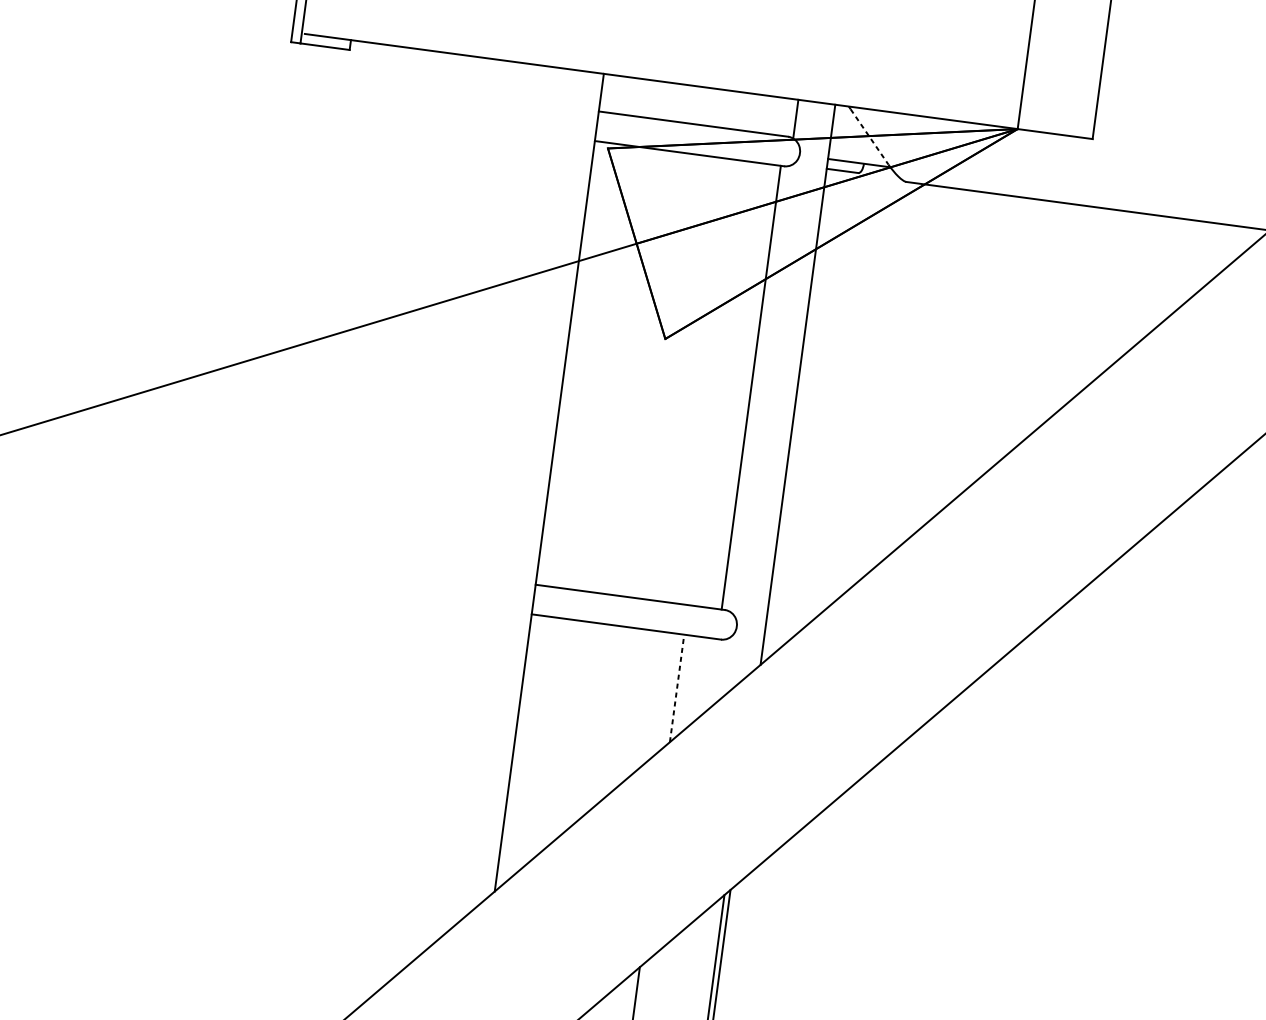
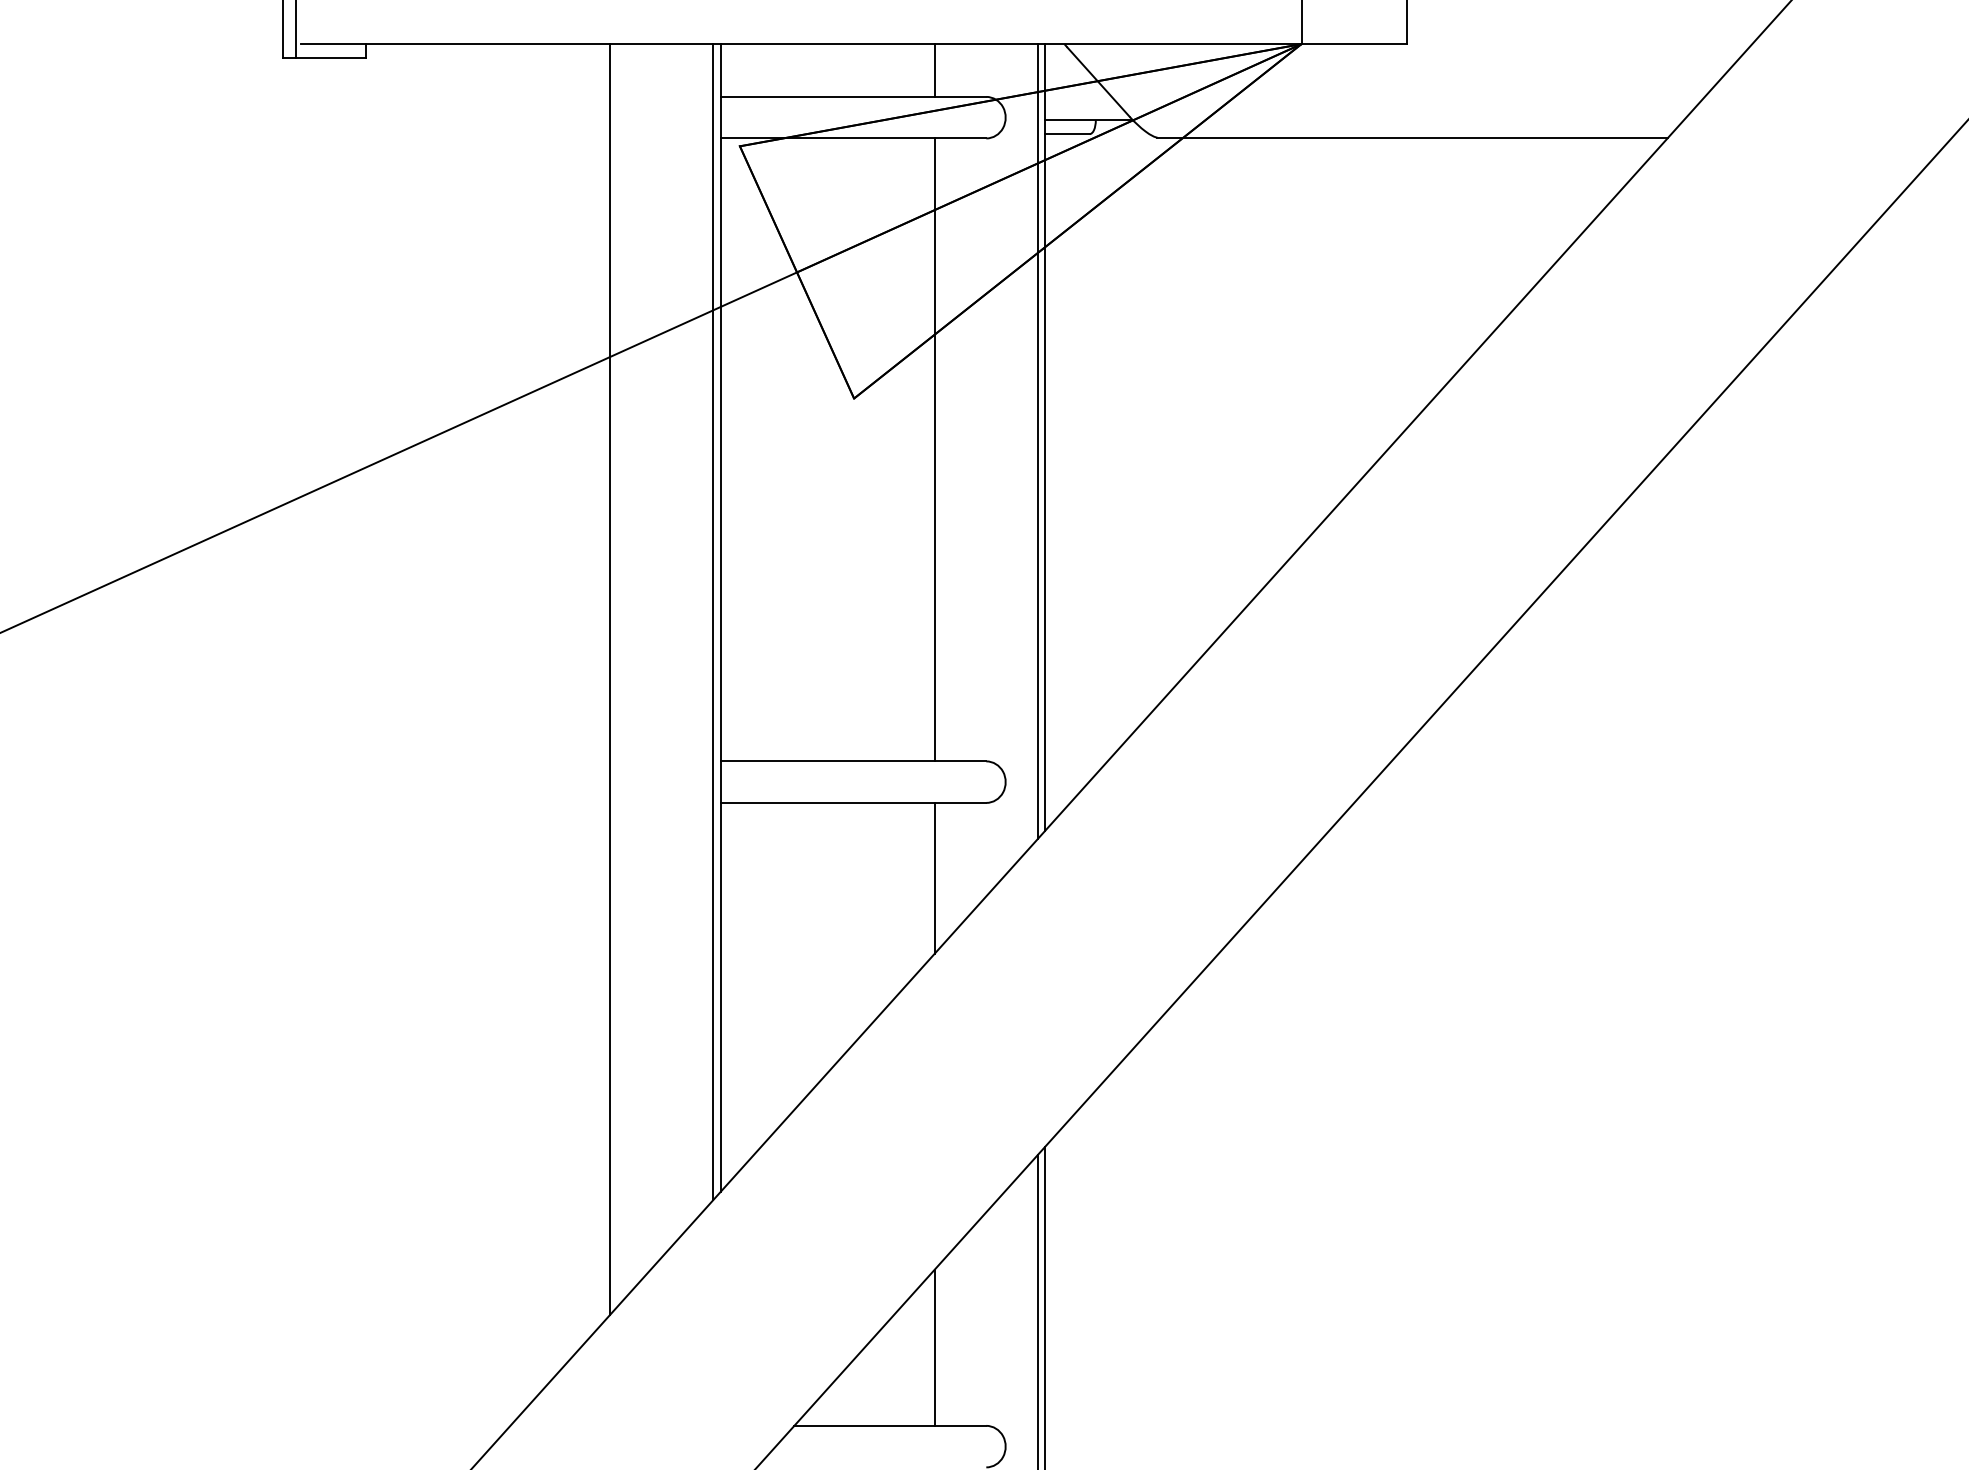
line: (795, 118) -> (934, 70), moved
line: (869, 137) -> (1098, 82), dashed -> solid
line: (751, 387) -> (934, 449), moved
line: (792, 387) -> (1038, 441), added
line: (543, 485) -> (713, 622), added
line: (464, 515) -> (609, 679), added
line: (677, 687) -> (934, 877), dashed -> solid

